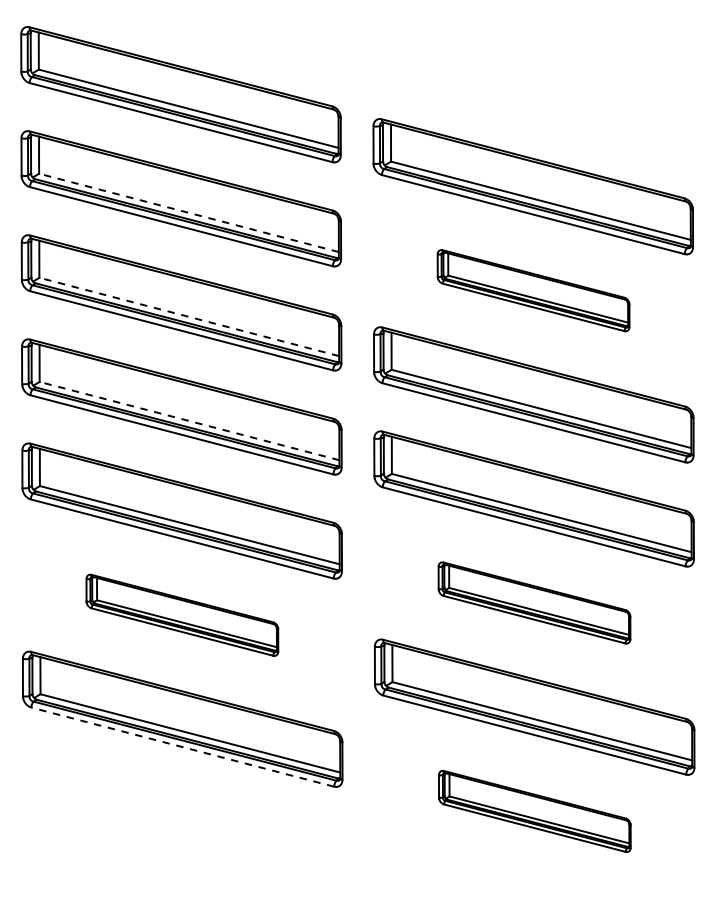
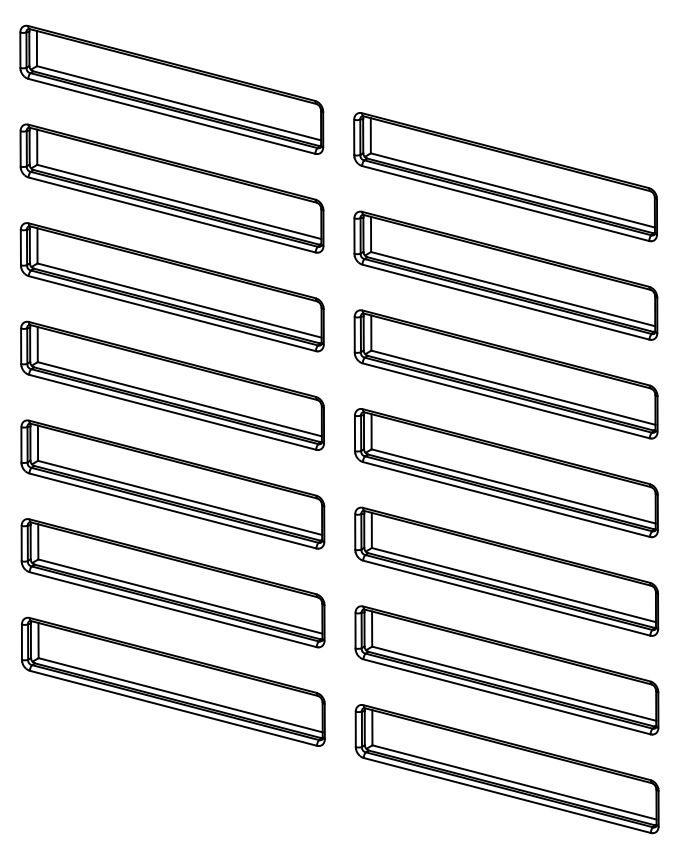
line: (189, 212) -> (179, 201), dashed -> solid
part: (533, 290) -> (505, 275), size x1.67
line: (189, 316) -> (179, 300), dashed -> solid
line: (189, 421) -> (179, 399), dashed -> solid
part: (534, 602) -> (506, 571), size x1.67
part: (181, 615) -> (172, 583), size x1.67
line: (181, 747) -> (172, 708), dashed -> solid
part: (534, 811) -> (506, 769), size x1.67

